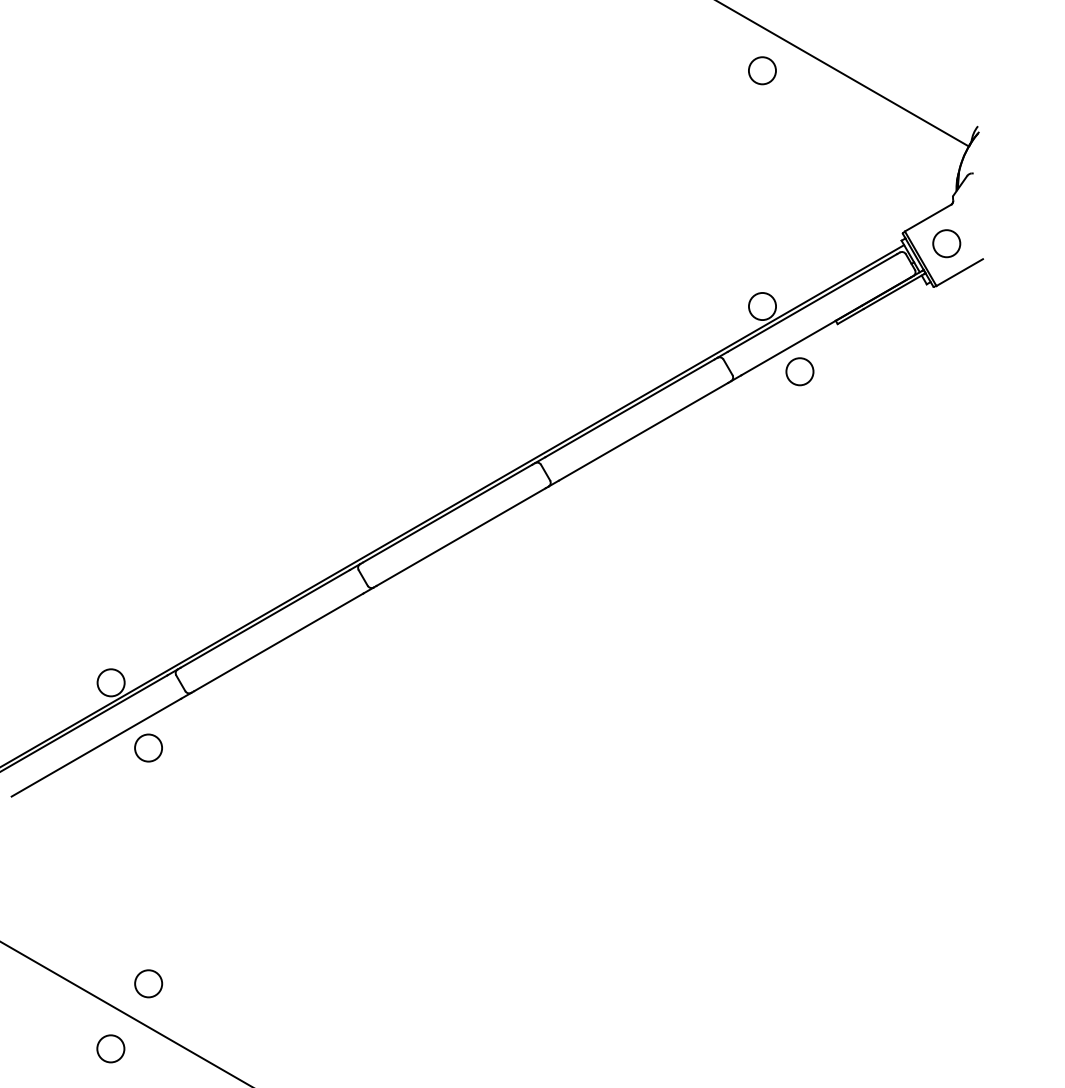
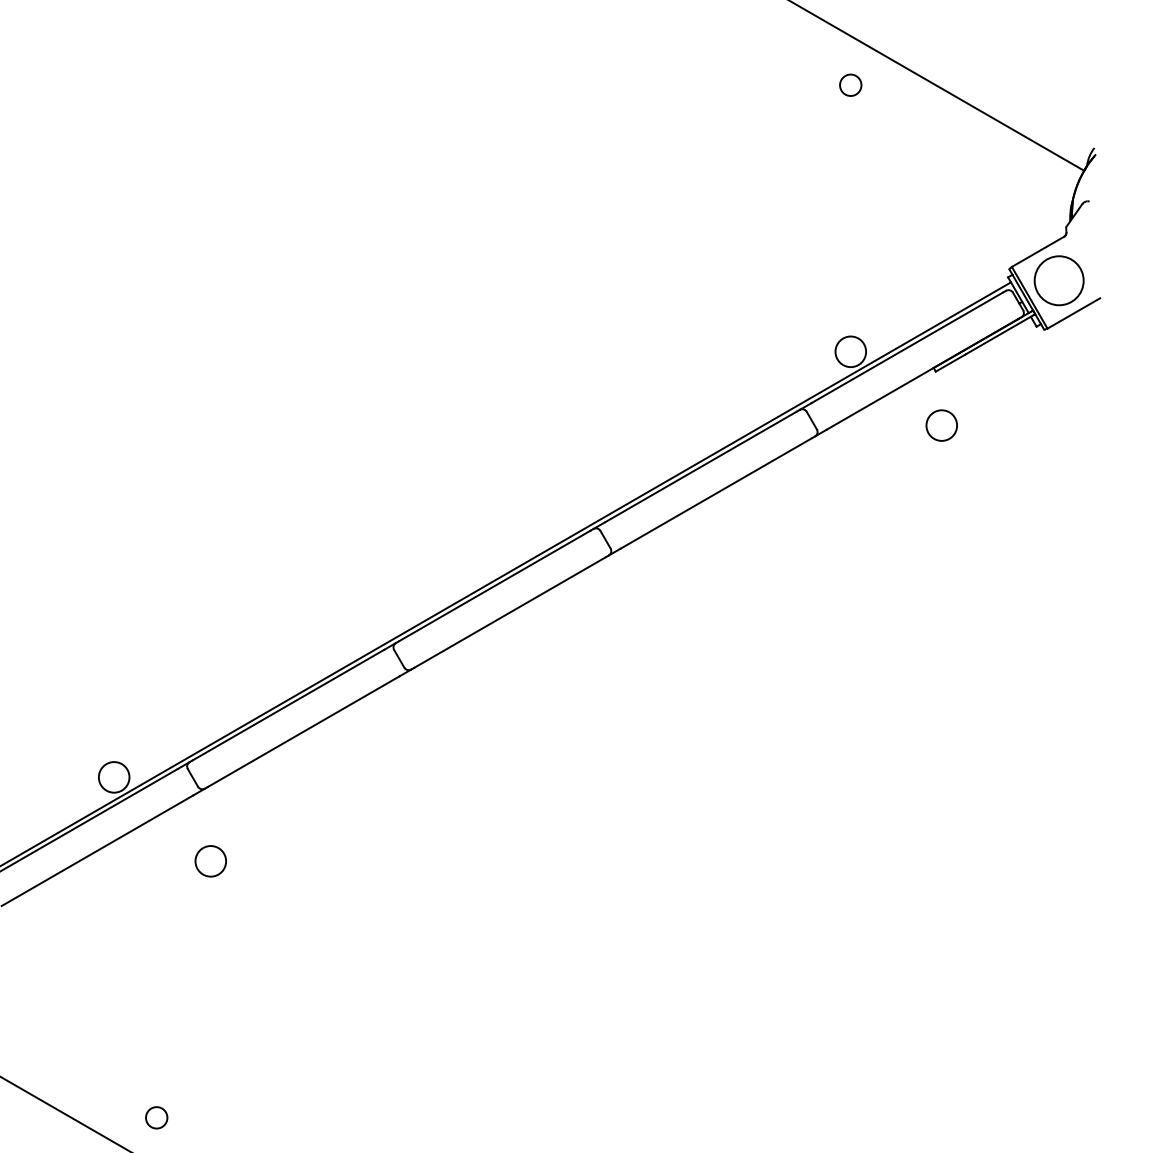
circle: (762, 70) -> (850, 84), size x0.7
circle: (946, 243) -> (1058, 280), size x1.6
circle: (799, 371) -> (941, 425), moved
circle: (148, 747) -> (210, 860), moved
circle: (148, 983) -> (156, 1117), size x0.7

